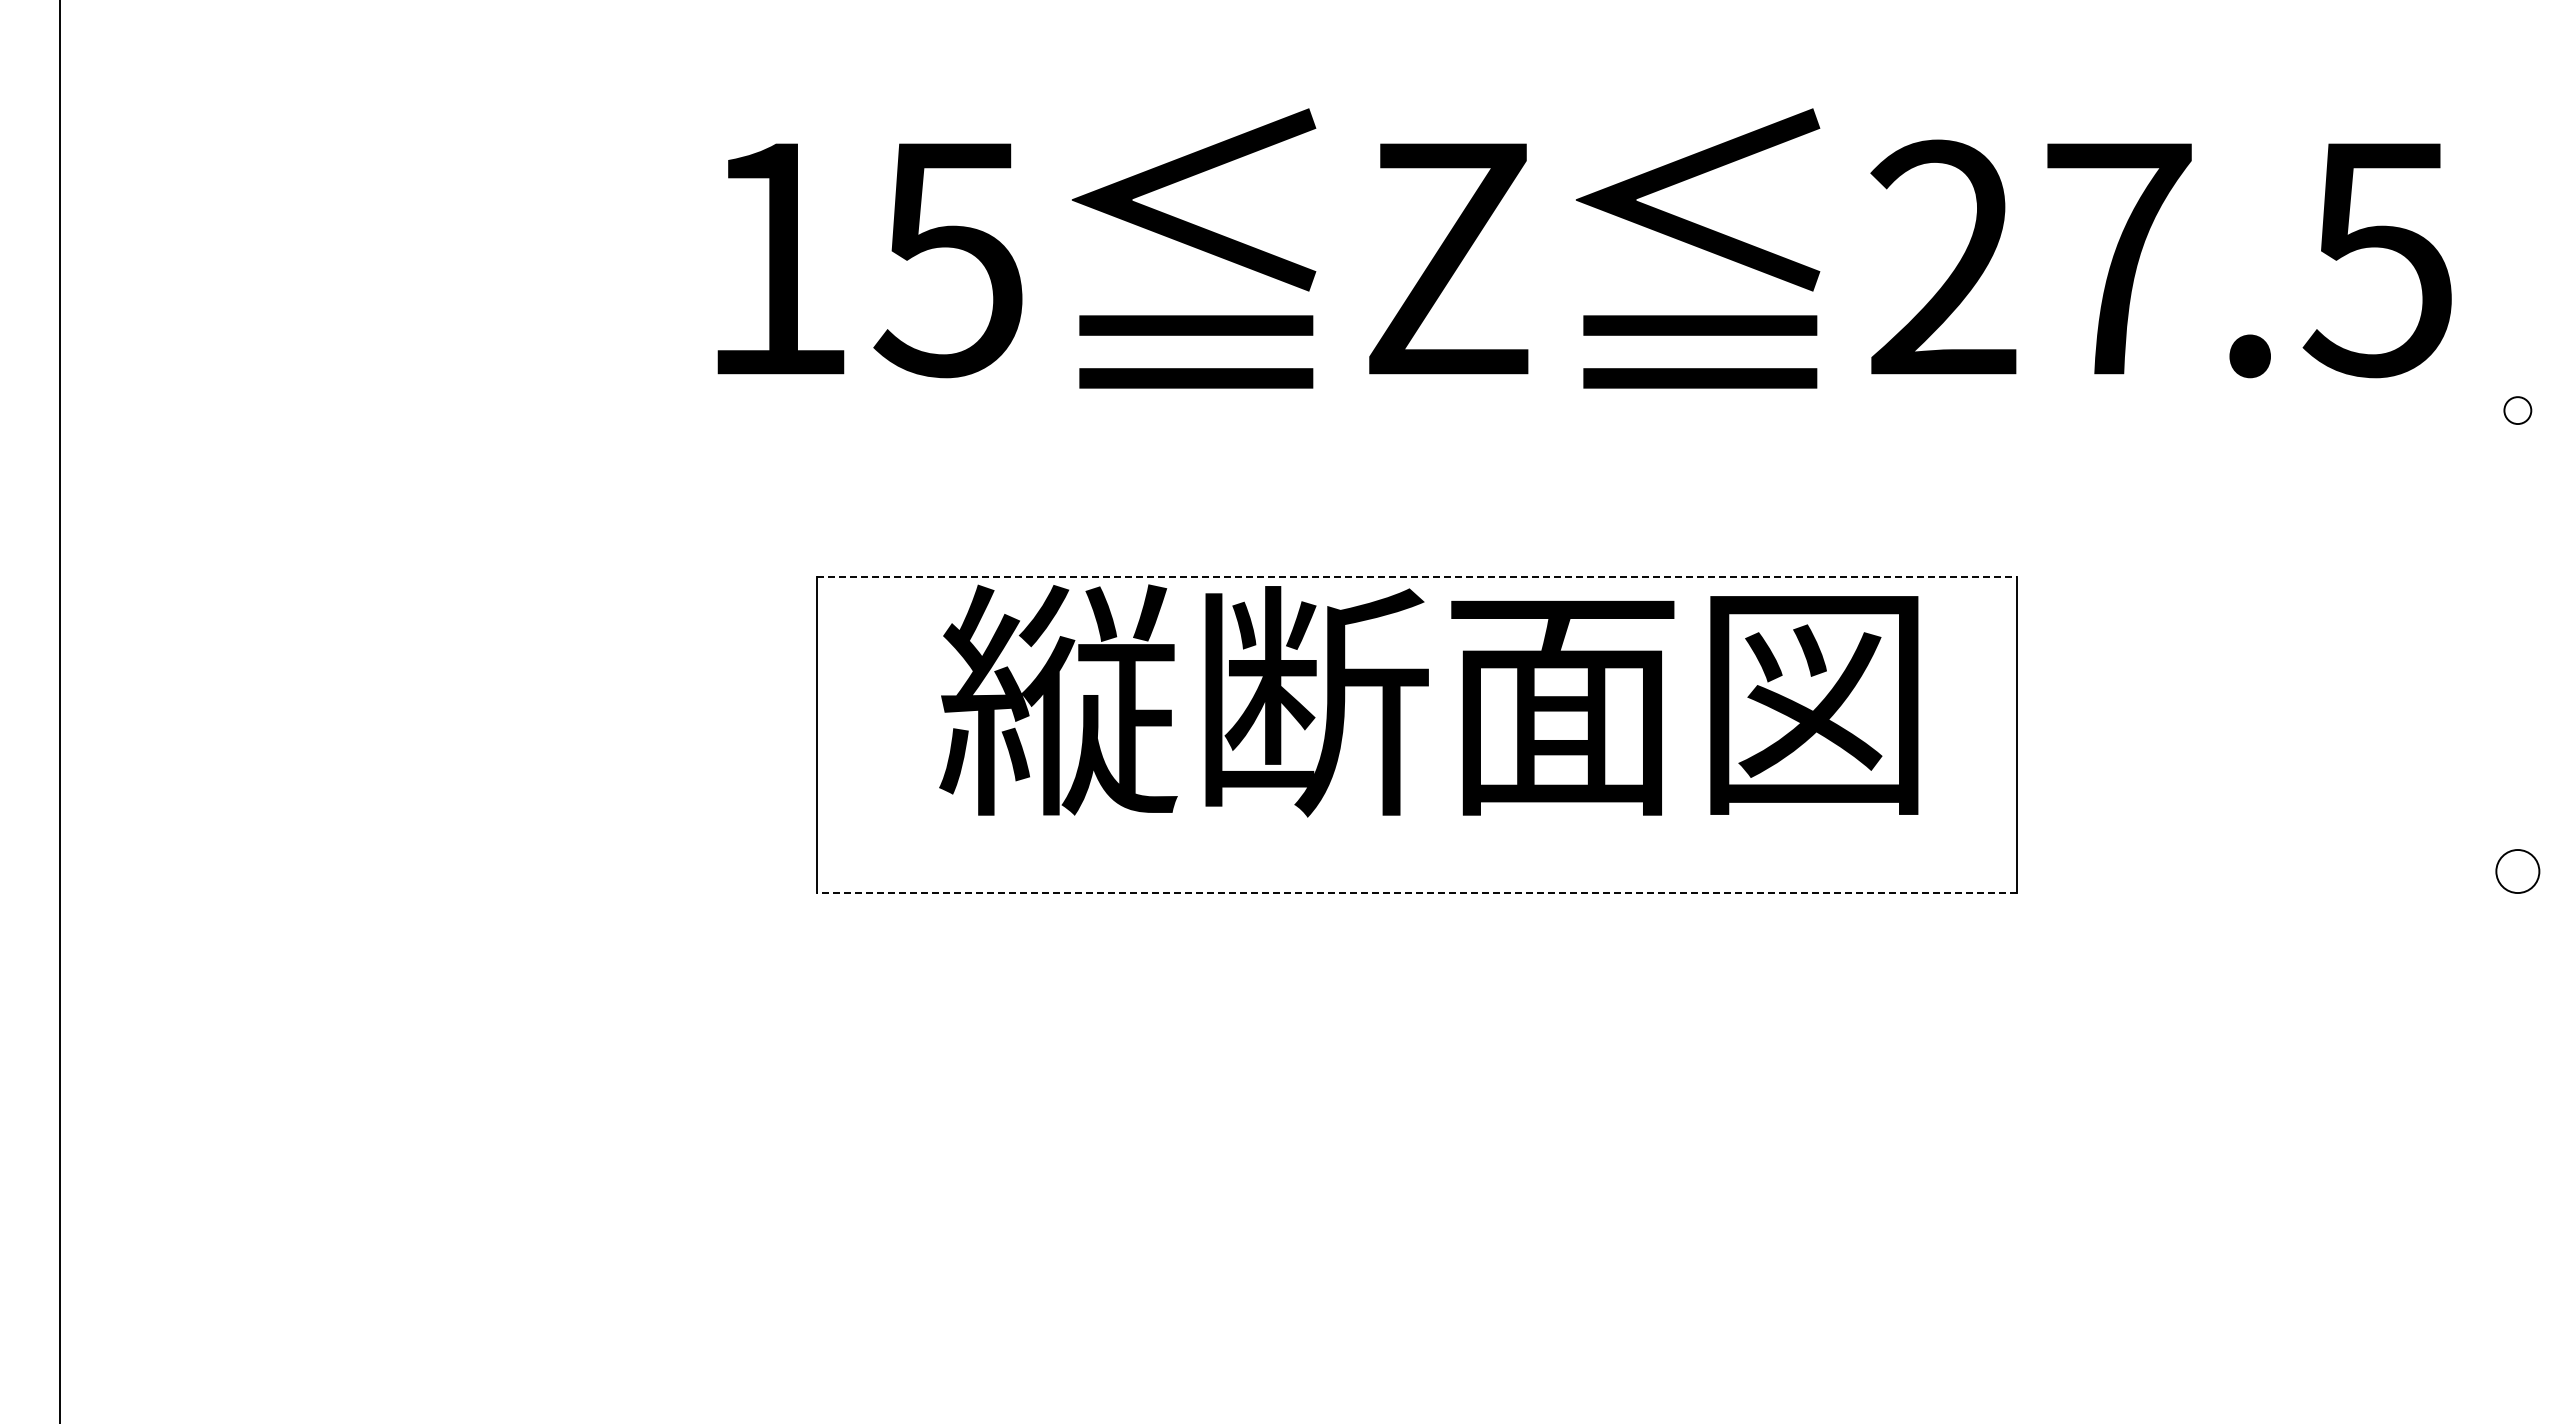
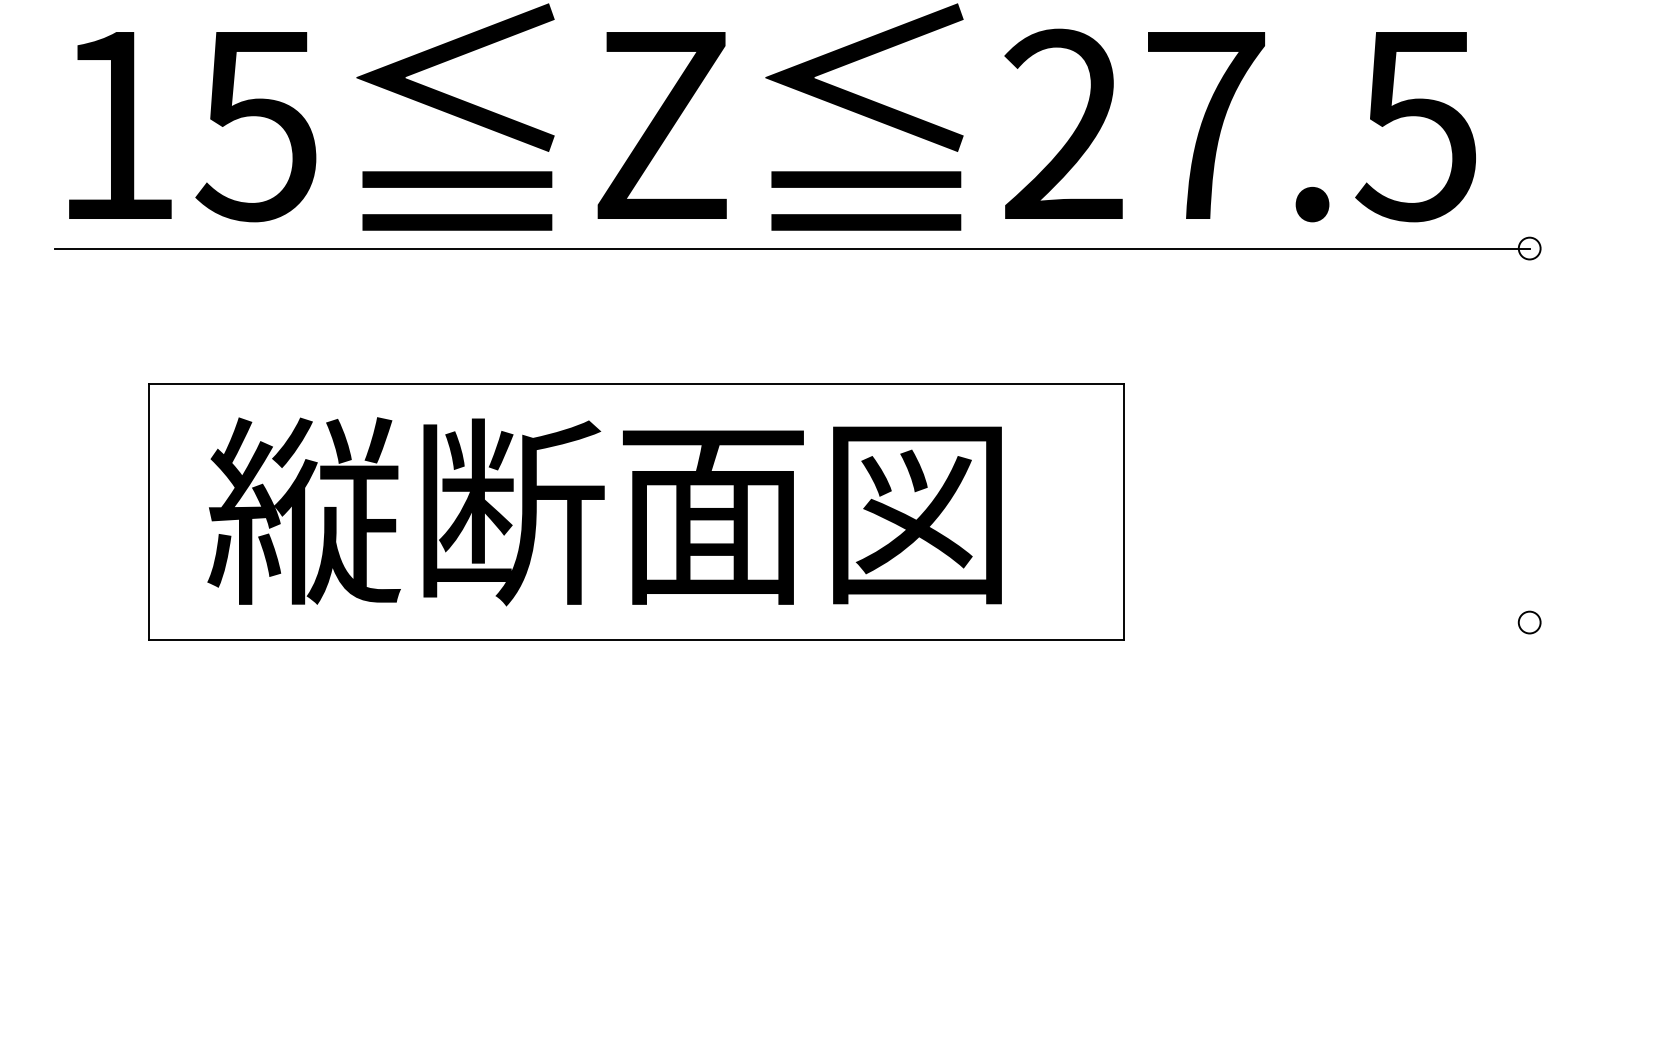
line: (1608, 410) -> (791, 248), added
line: (1417, 576) -> (636, 383), dashed -> solid
text: (1428, 700) -> (604, 511), moved
circle: (2517, 871) -> (1529, 622), size x0.62
line: (1416, 893) -> (636, 640), dashed -> solid

